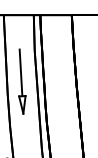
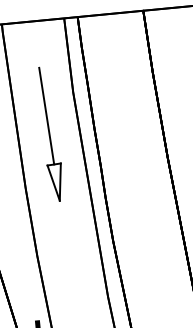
part: (22, 81) -> (51, 133), moved

